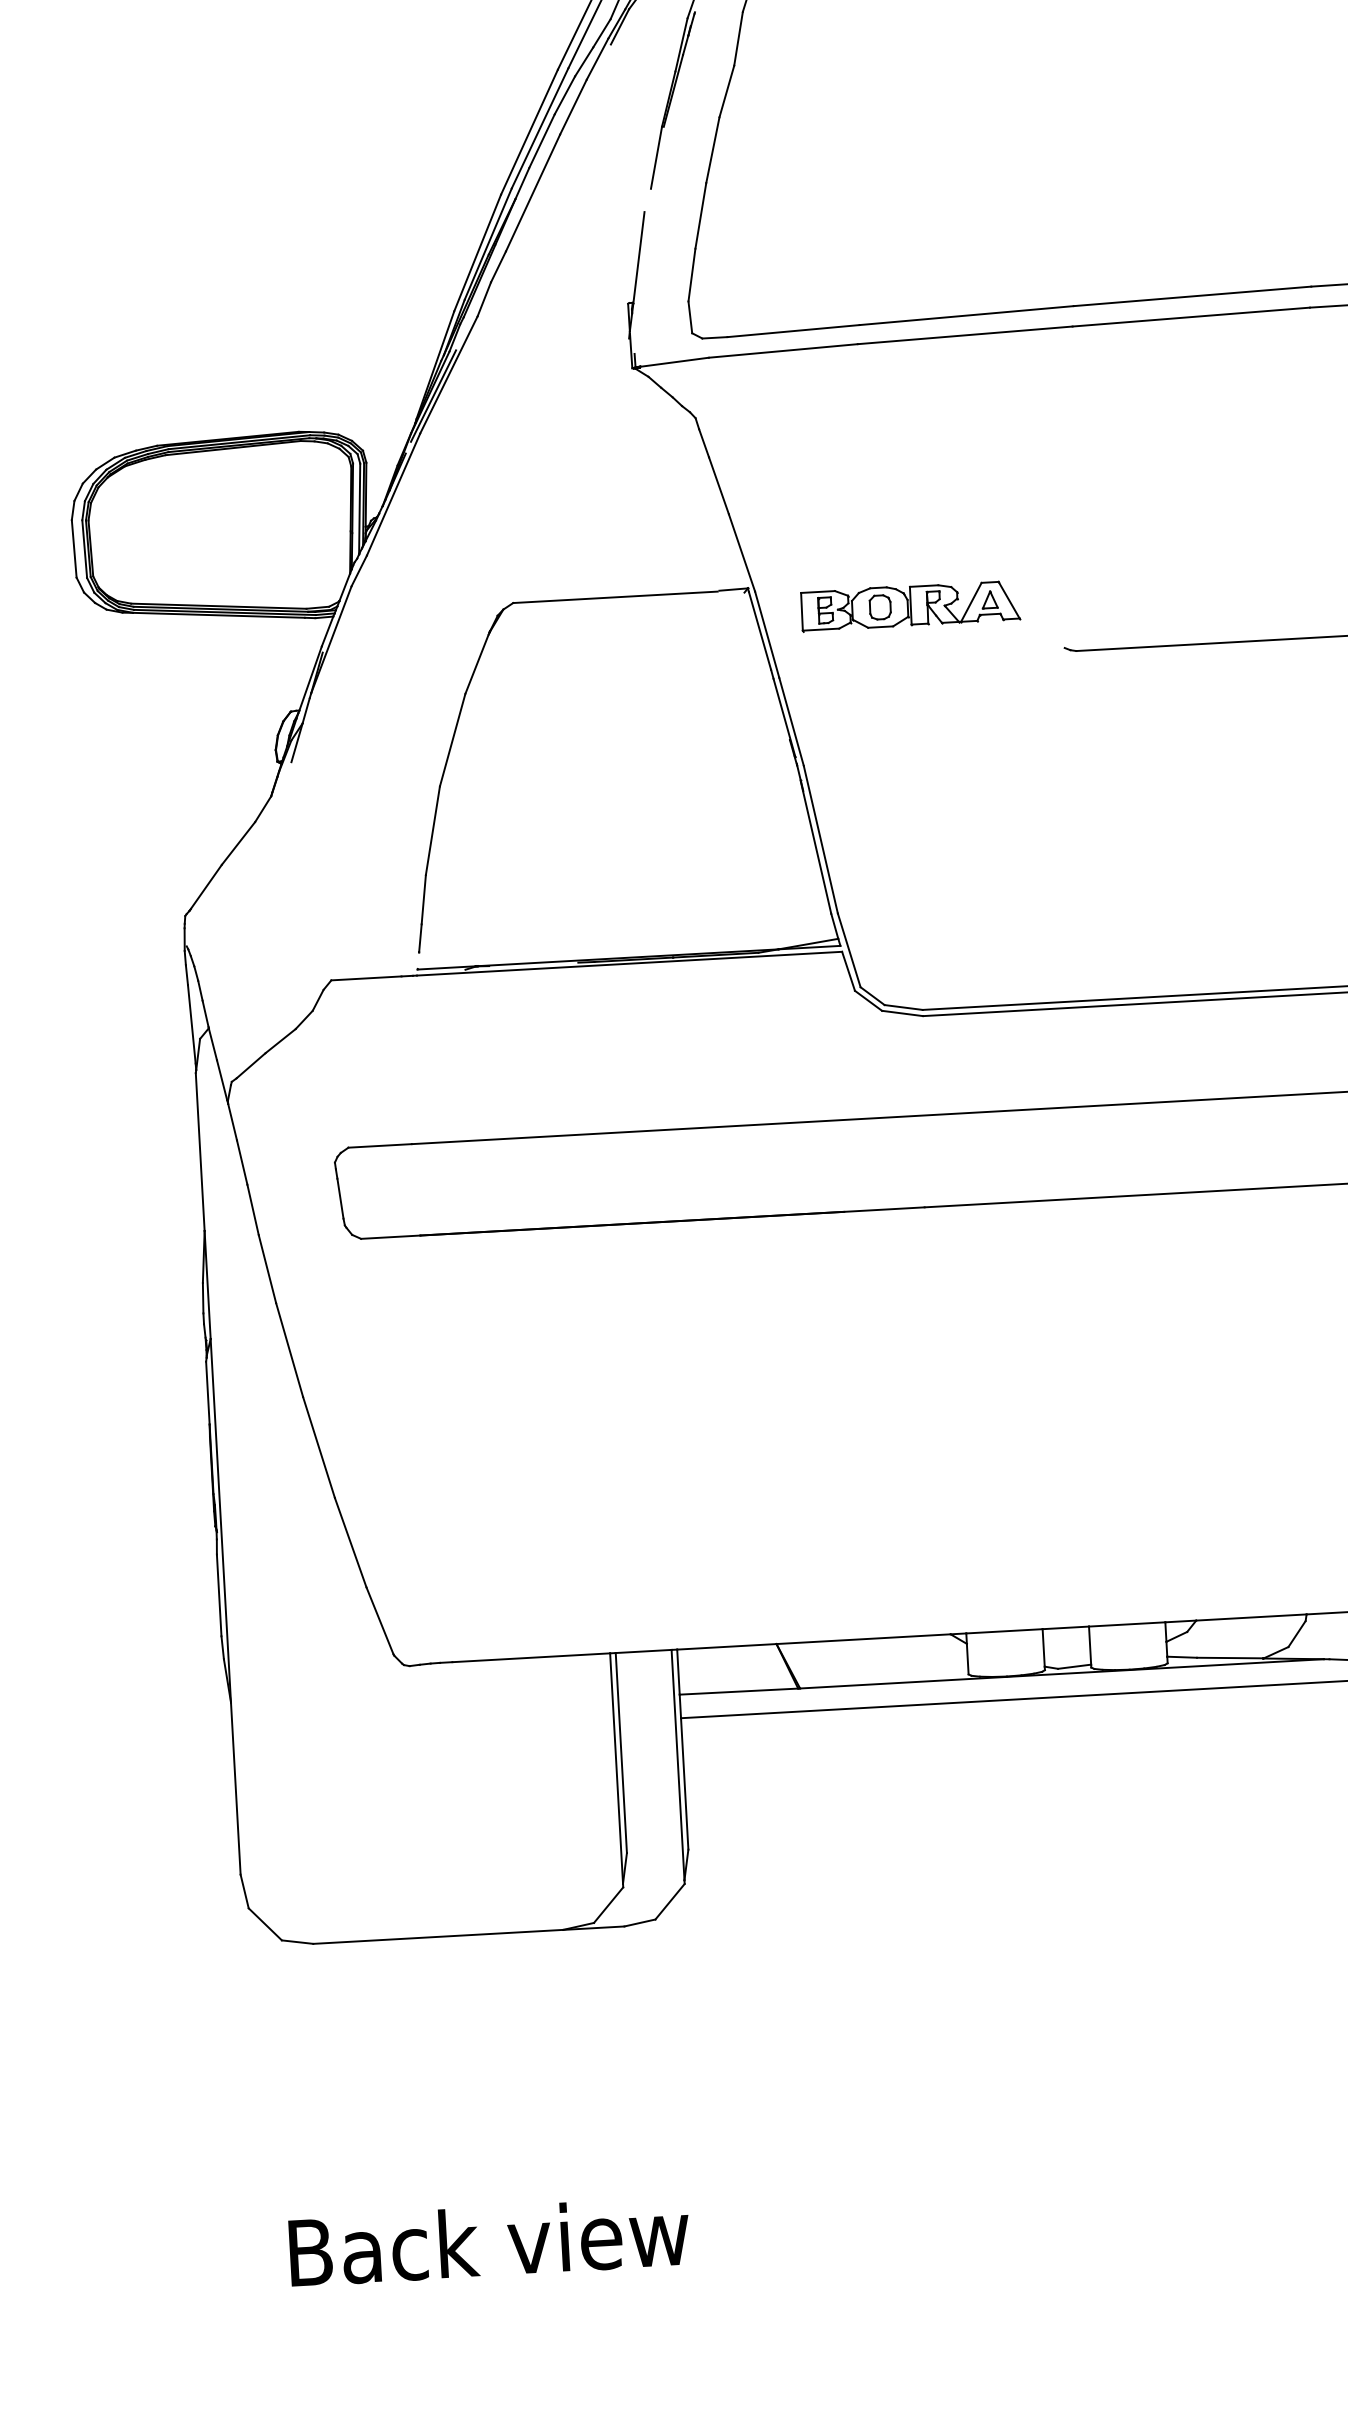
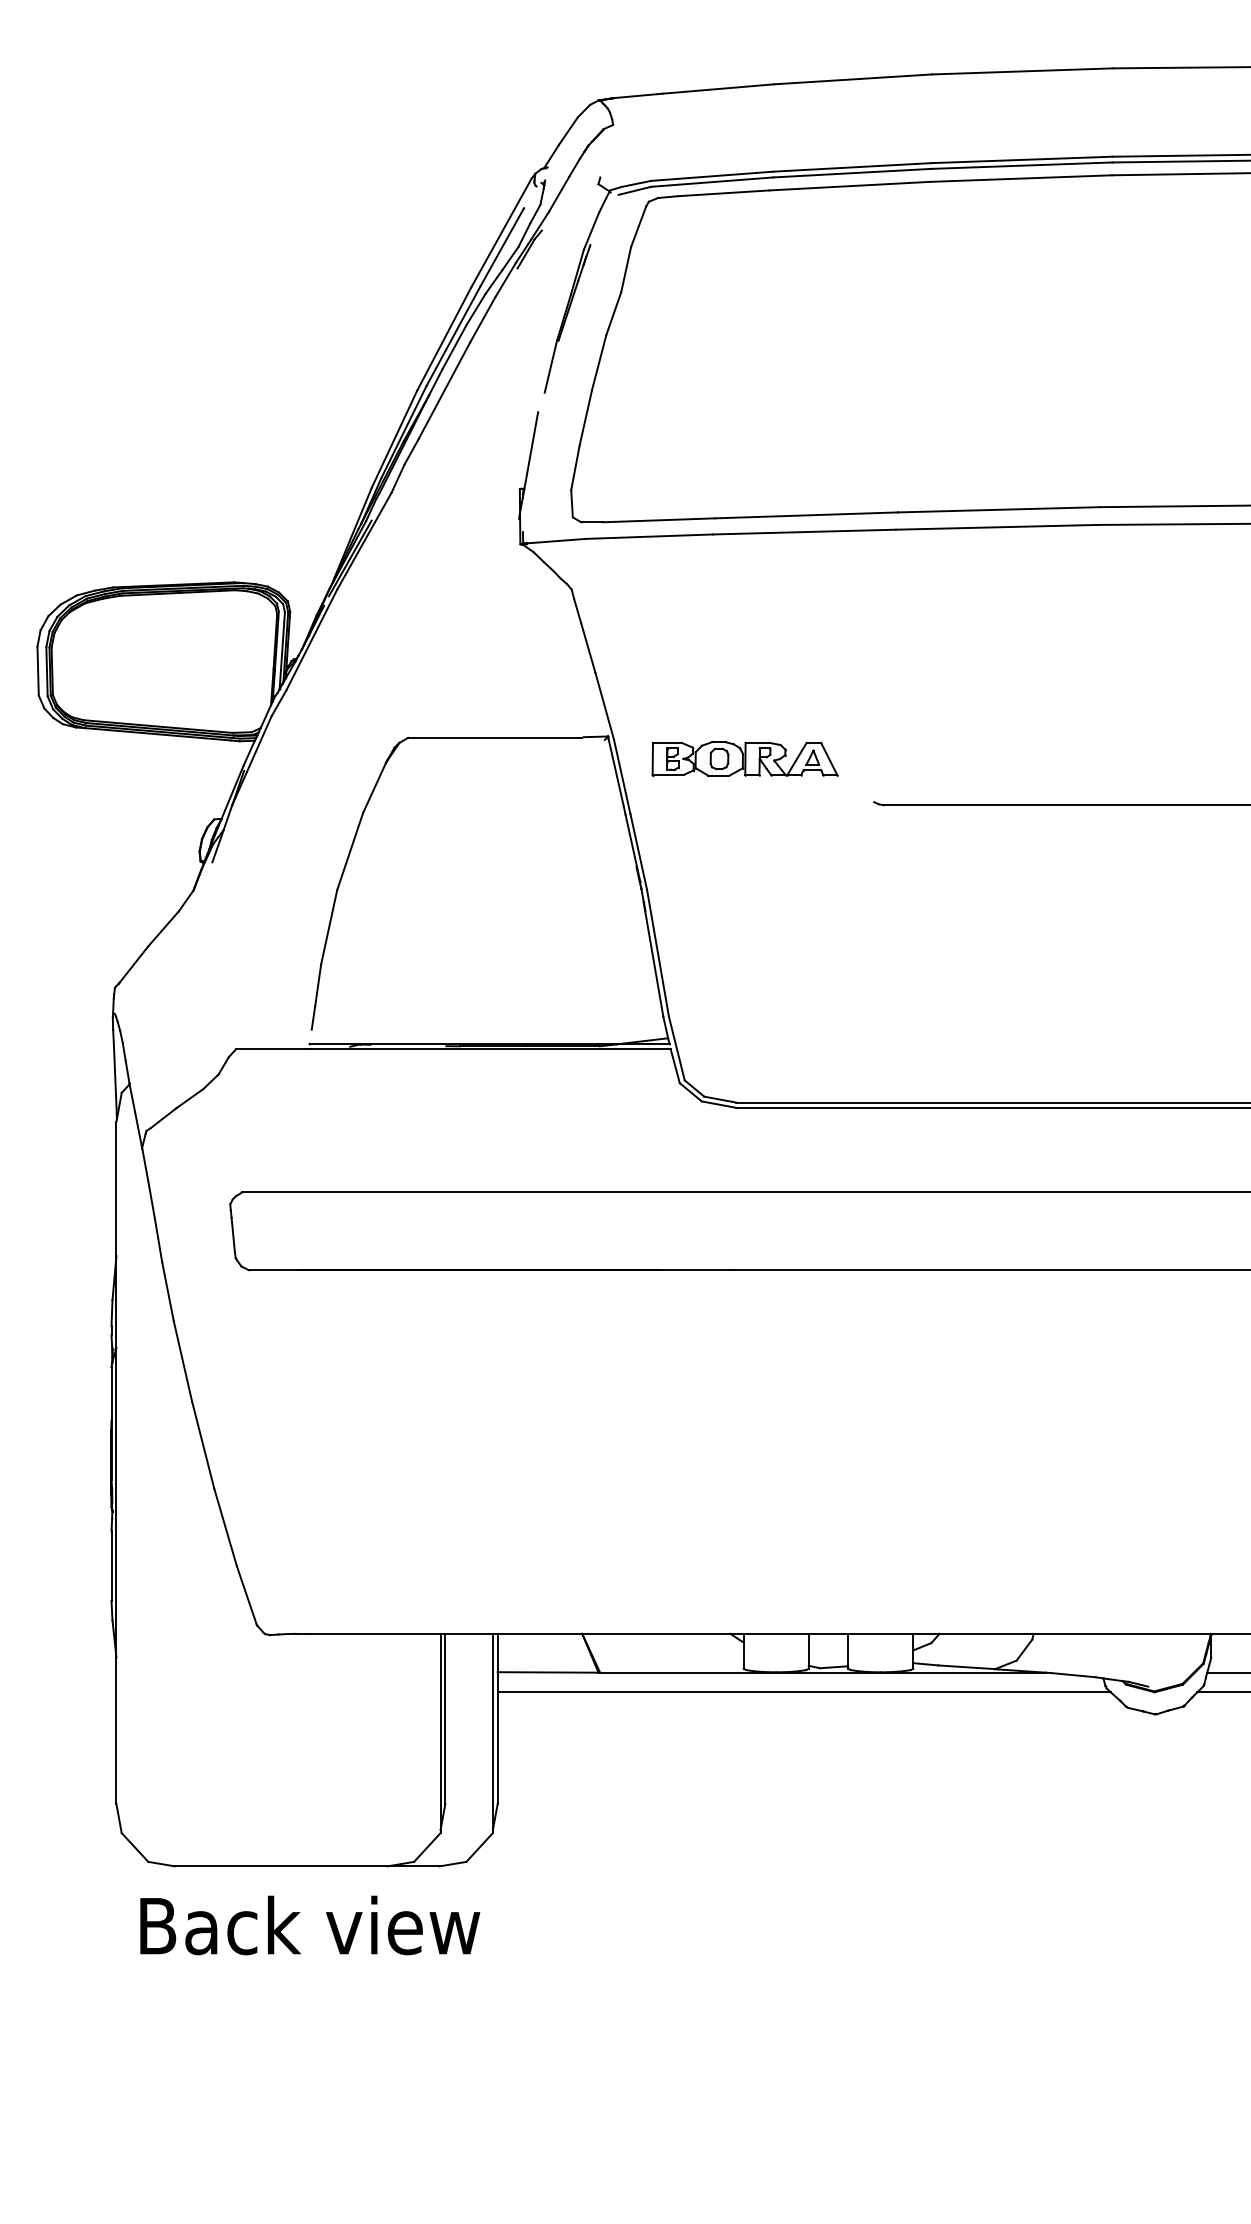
text: (489, 2241) -> (310, 1925), moved

